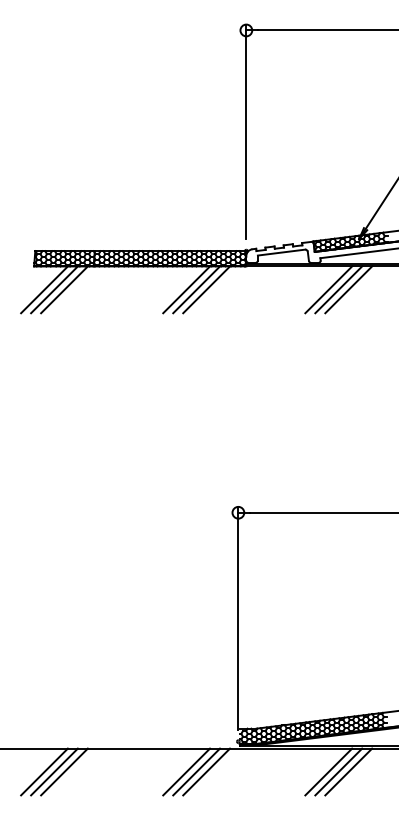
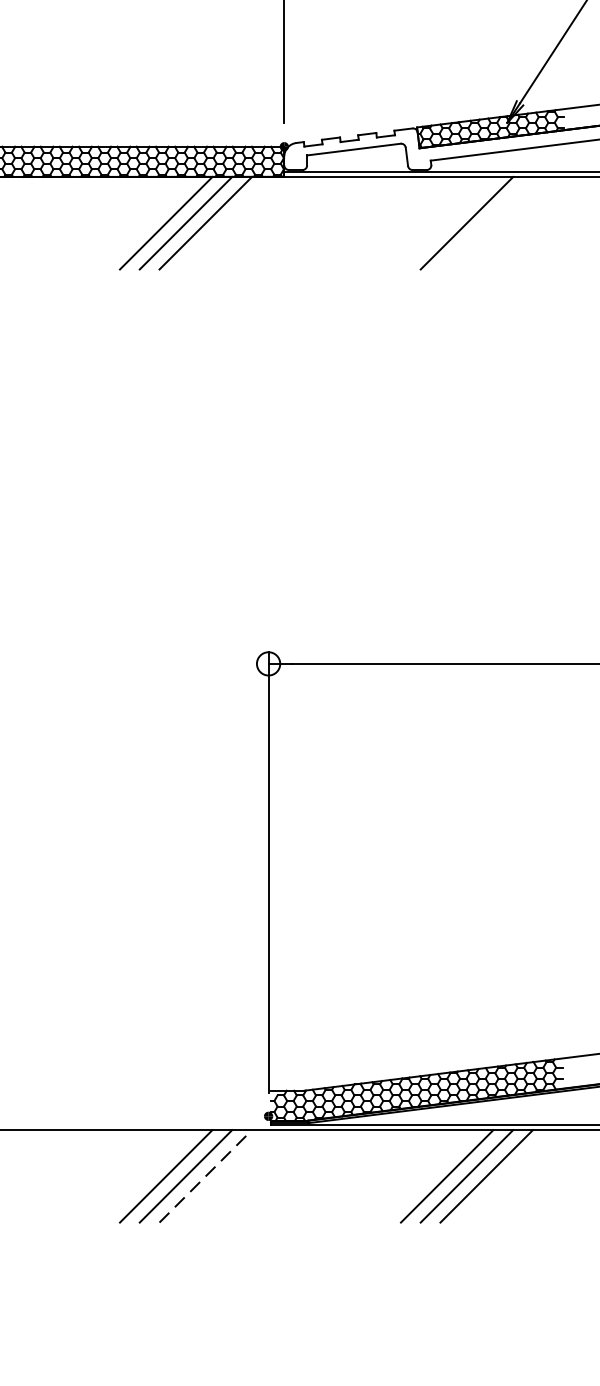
line: (328, 289) -> (446, 222), removed
line: (348, 289) -> (486, 222), removed
line: (206, 771) -> (205, 1175), solid -> dashed

